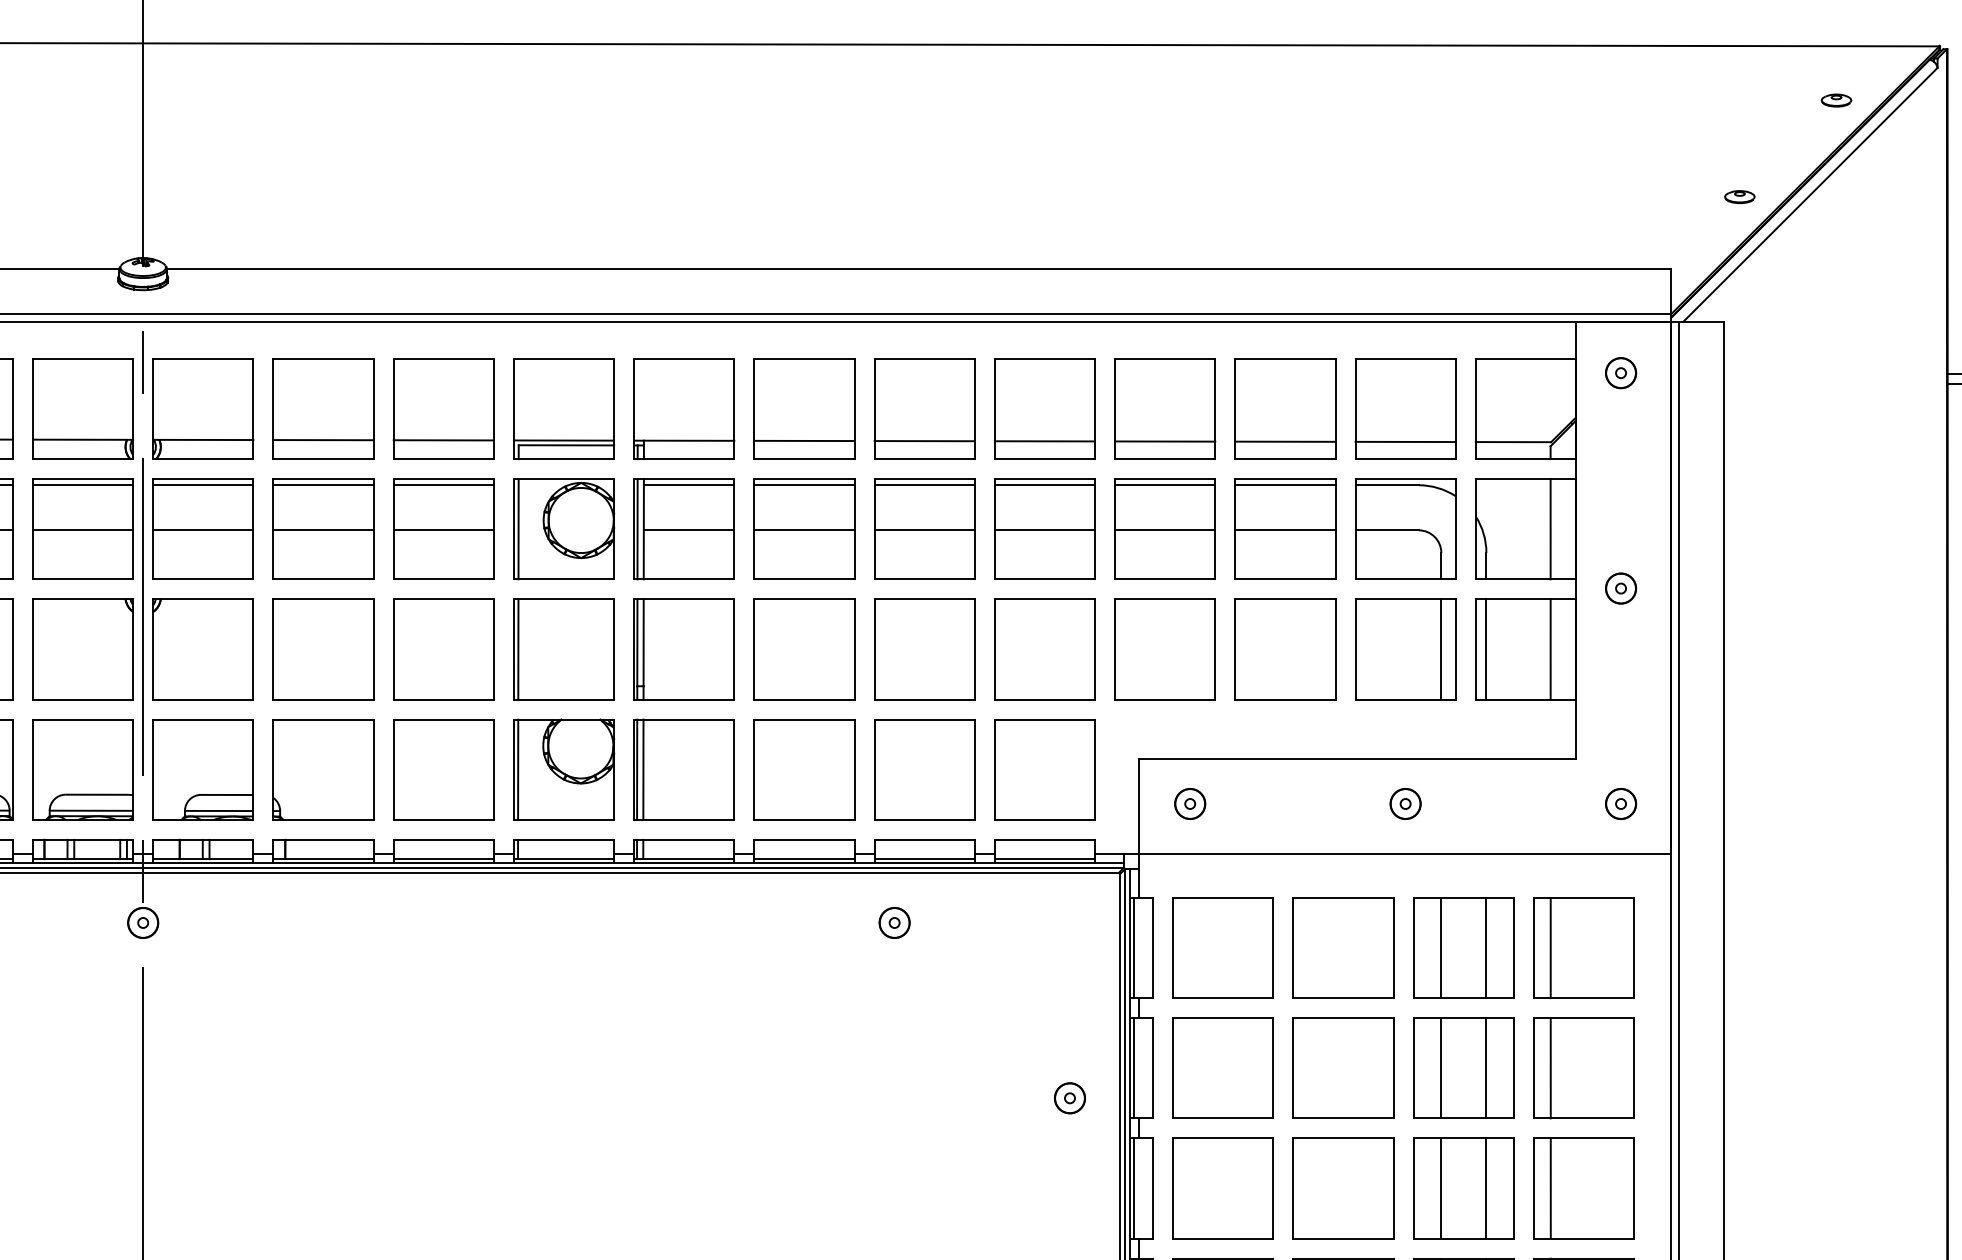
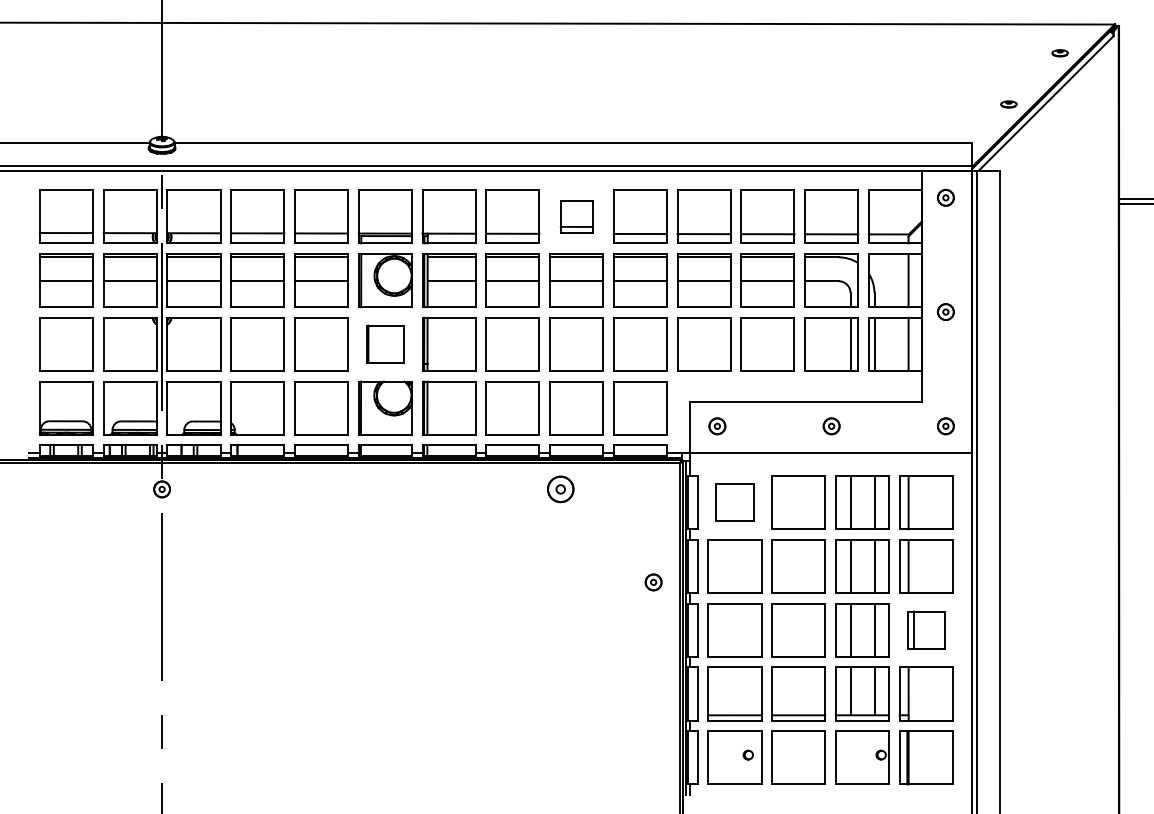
part: (924, 408) -> (576, 216), size x0.6
part: (564, 647) -> (385, 343), size x0.7
part: (894, 923) -> (560, 489), size x1.6
part: (1222, 947) -> (734, 502), size x0.7
part: (1584, 1187) -> (926, 629), size x0.7

